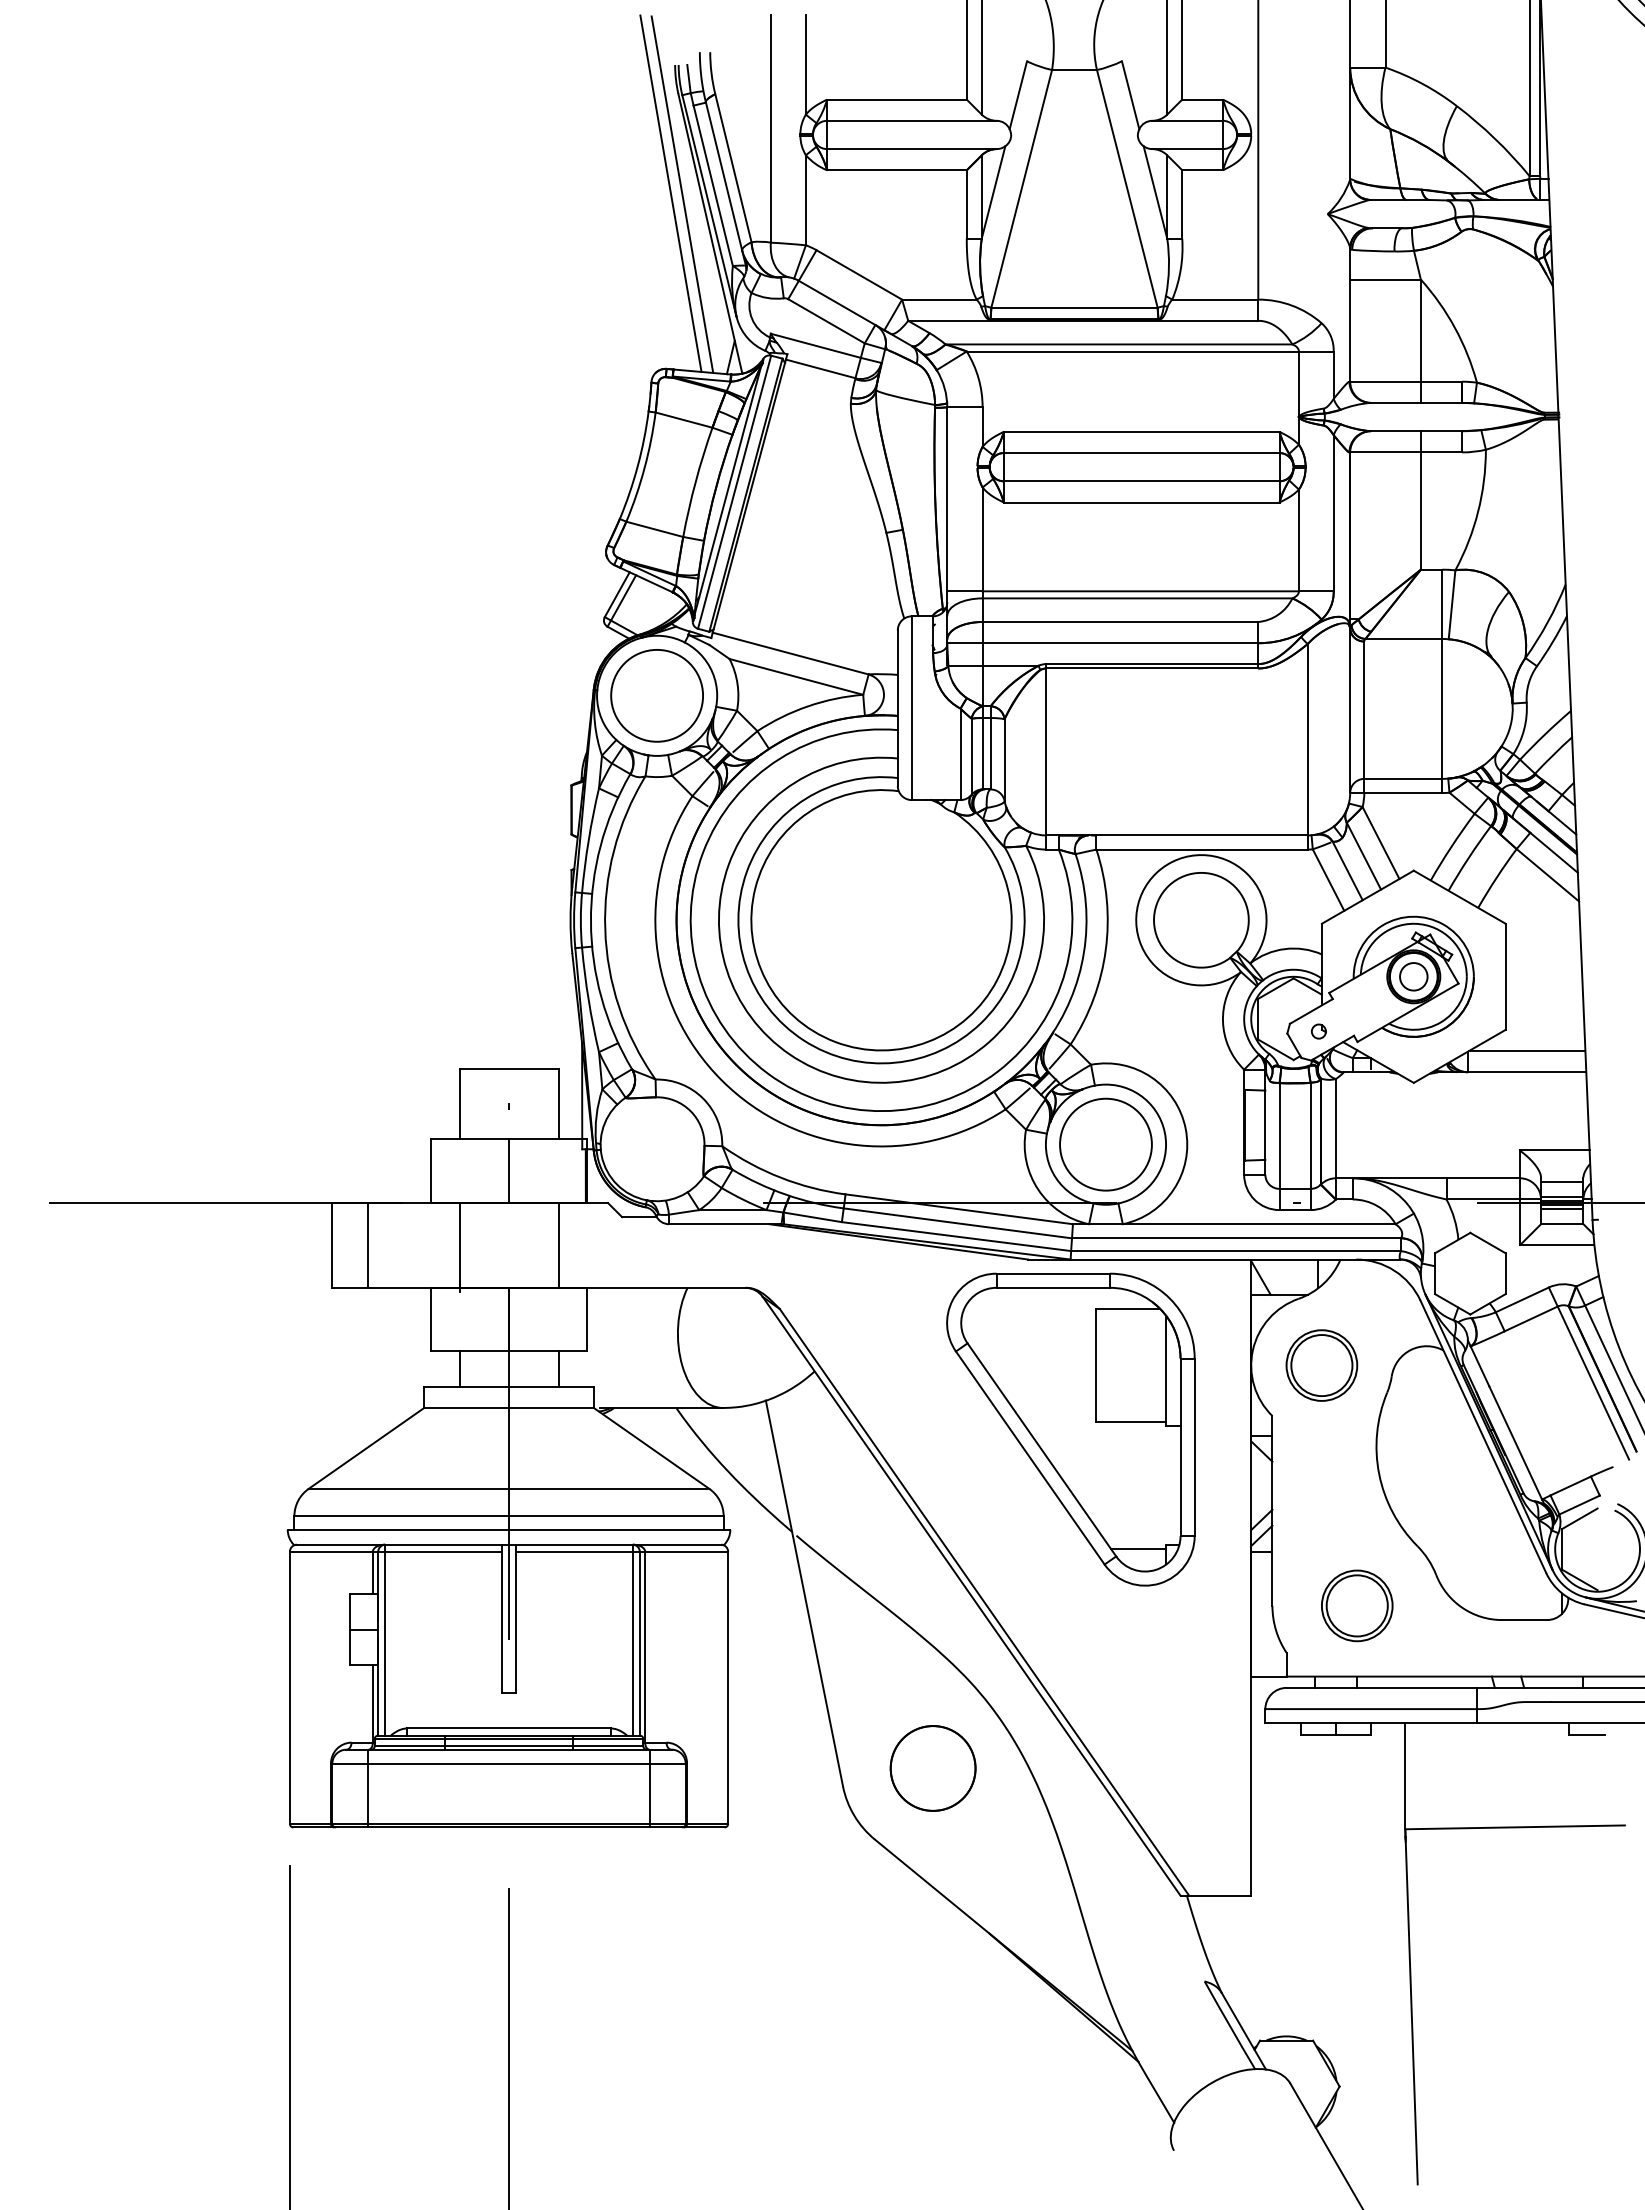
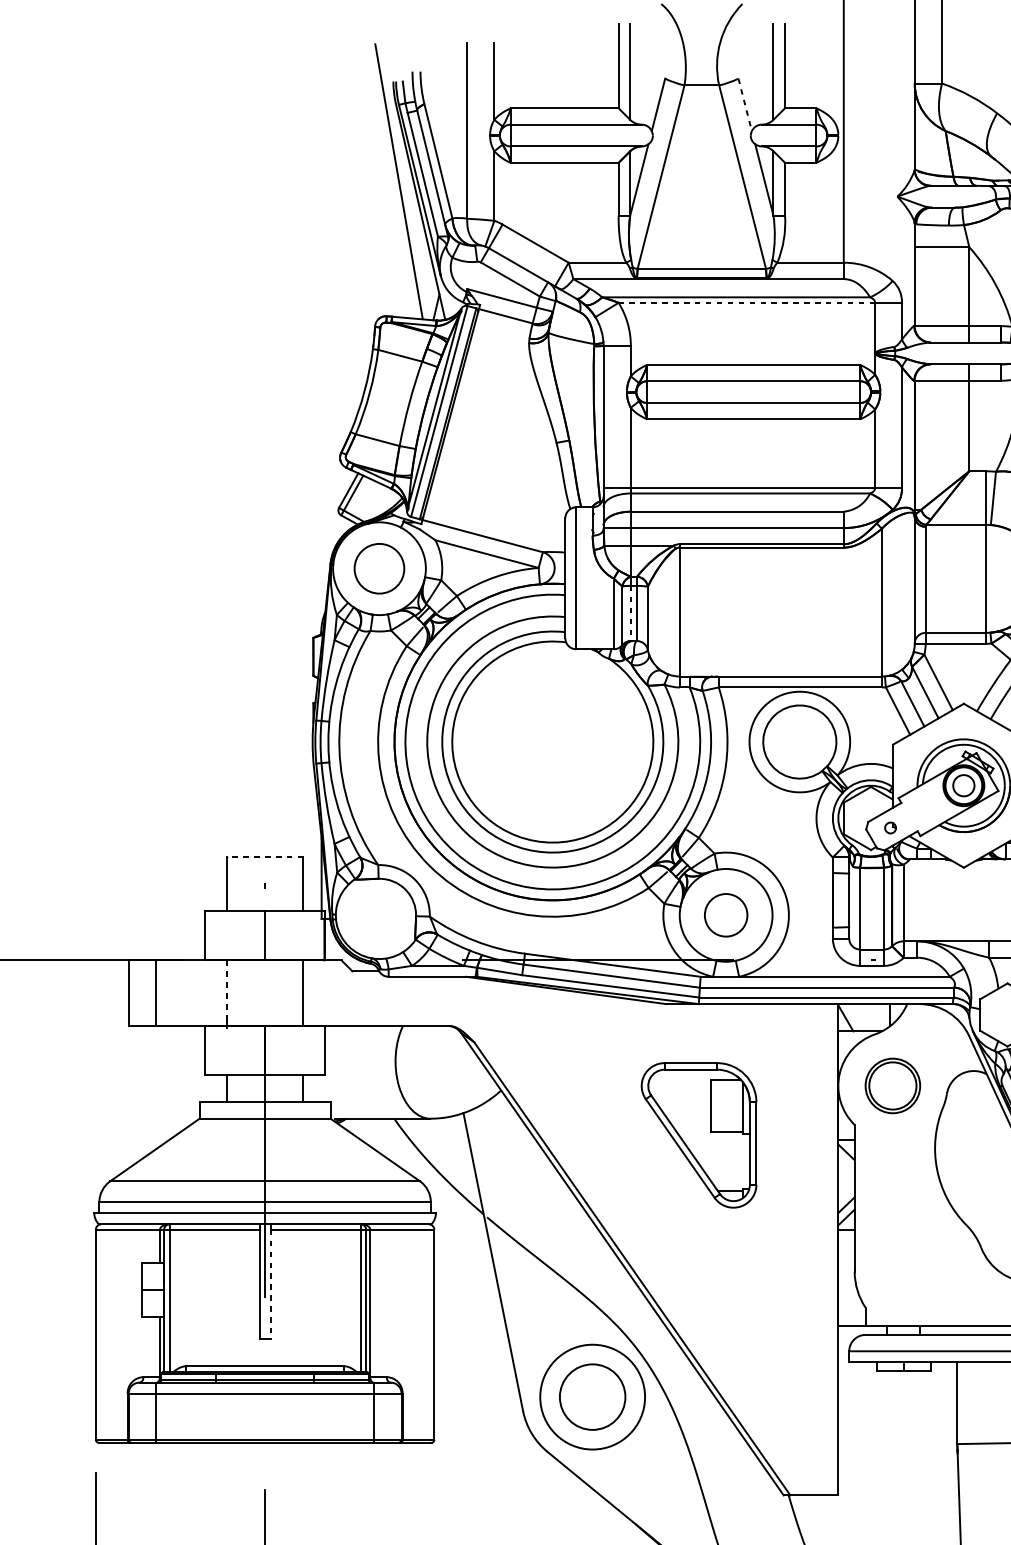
line: (1130, 95) -> (745, 105), solid -> dashed
line: (670, 193) -> (389, 180), removed
line: (1132, 351) -> (746, 302), solid -> dashed
circle: (656, 695) -> (379, 568), size x0.7
line: (982, 753) -> (630, 613), solid -> dashed
line: (508, 1068) -> (264, 856), solid -> dashed
circle: (1105, 1144) -> (725, 915), size x0.6
line: (459, 1247) -> (226, 994), solid -> dashed
part: (1070, 1429) -> (698, 1135), size x0.6
part: (1357, 1605) -> (920, 1271), removed
line: (516, 1622) -> (270, 1284), solid -> dashed
circle: (932, 1768) -> (592, 1397), size x1.6

